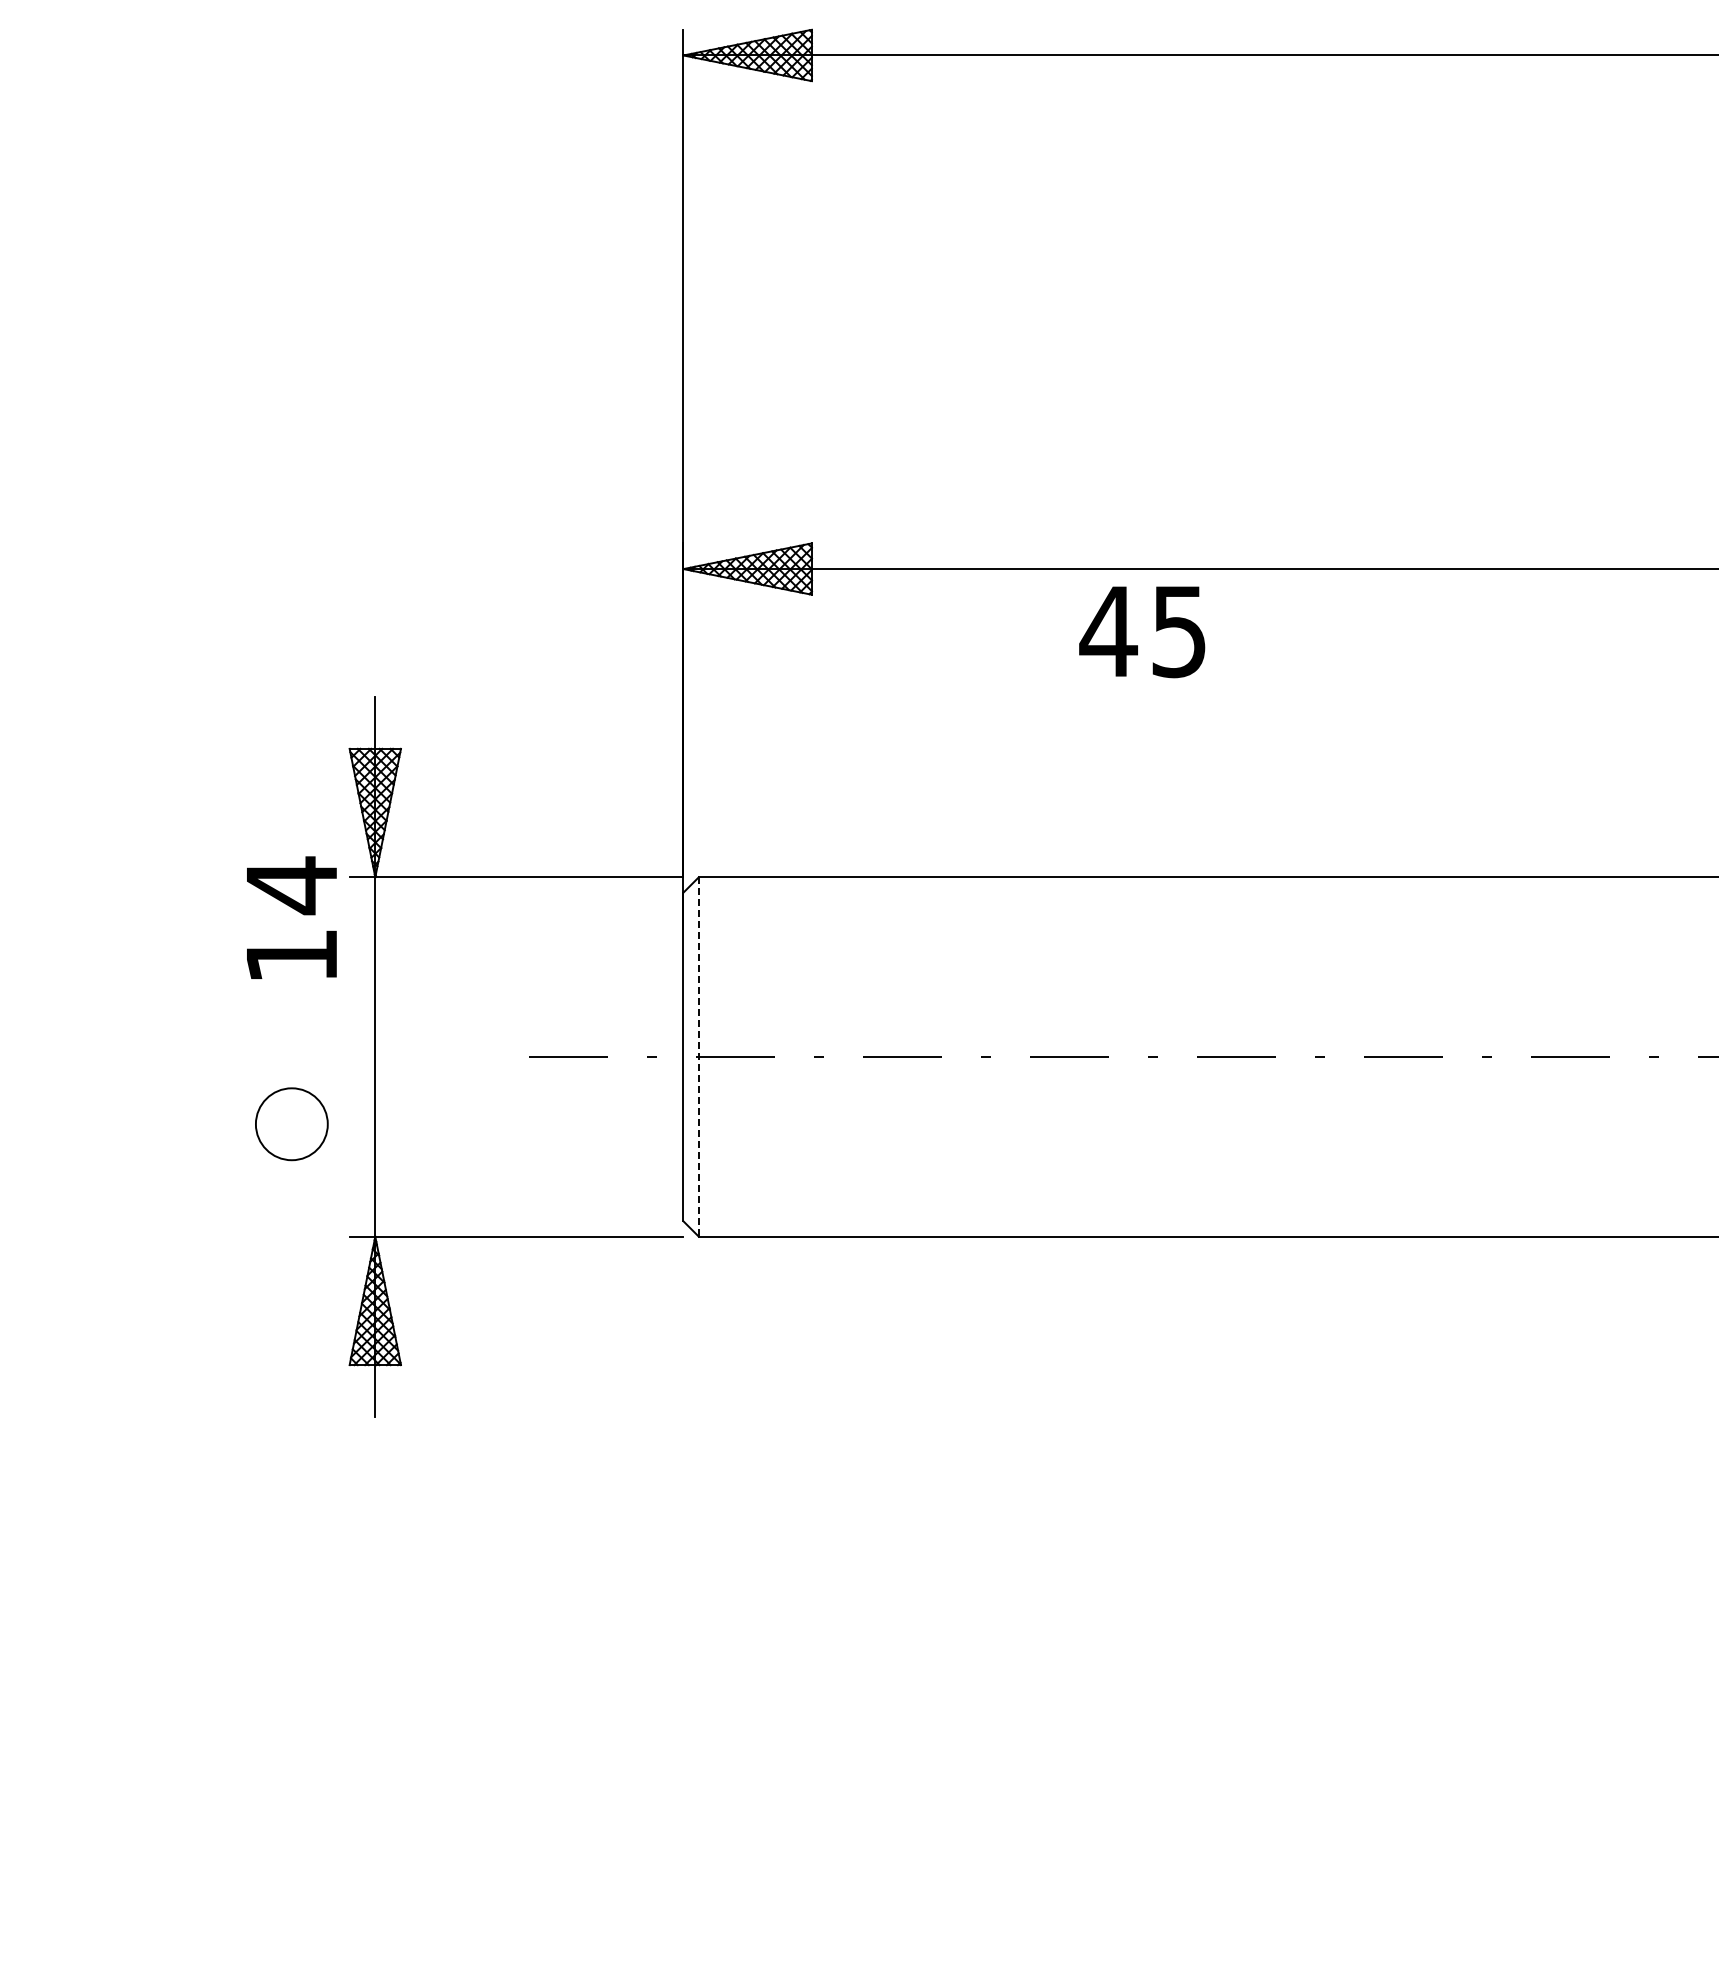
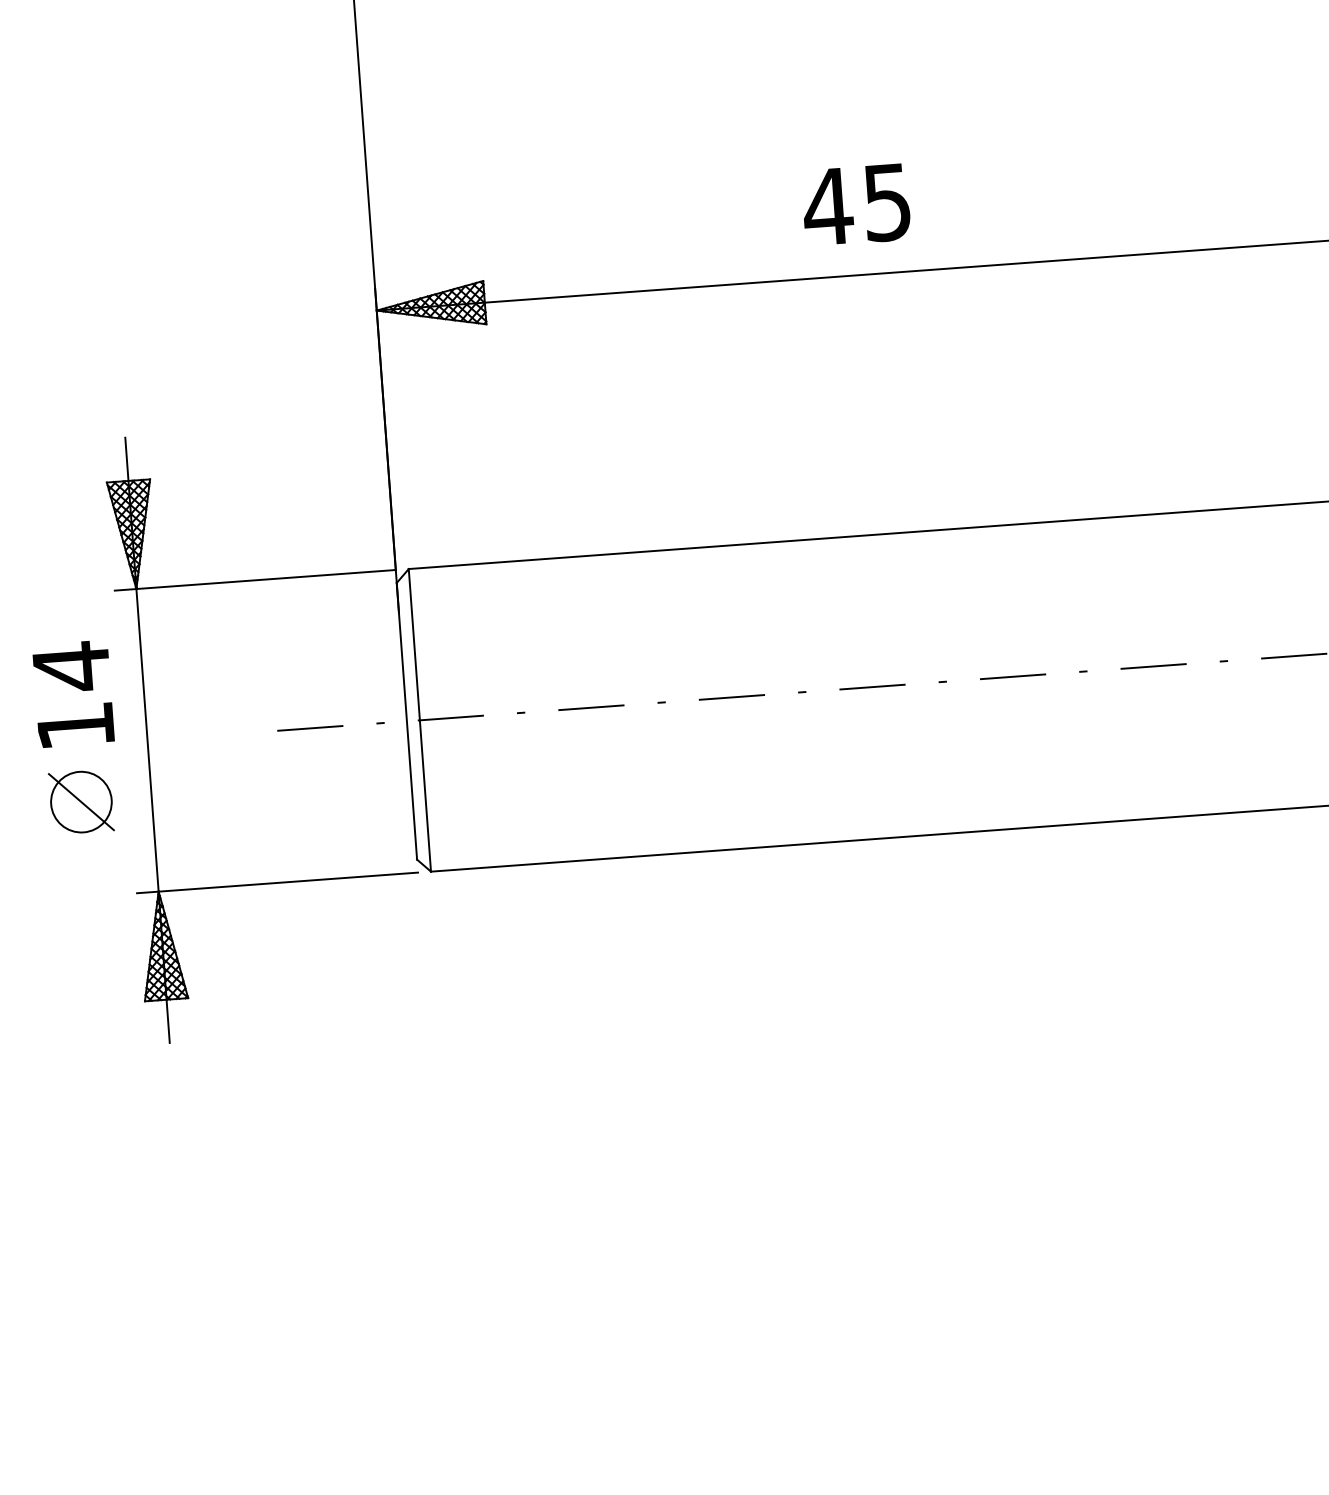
text: (1142, 632) -> (856, 205), moved
text: (291, 917) -> (73, 693), moved
line: (698, 1057) -> (419, 720), dashed -> solid
line: (291, 1124) -> (81, 802), added

